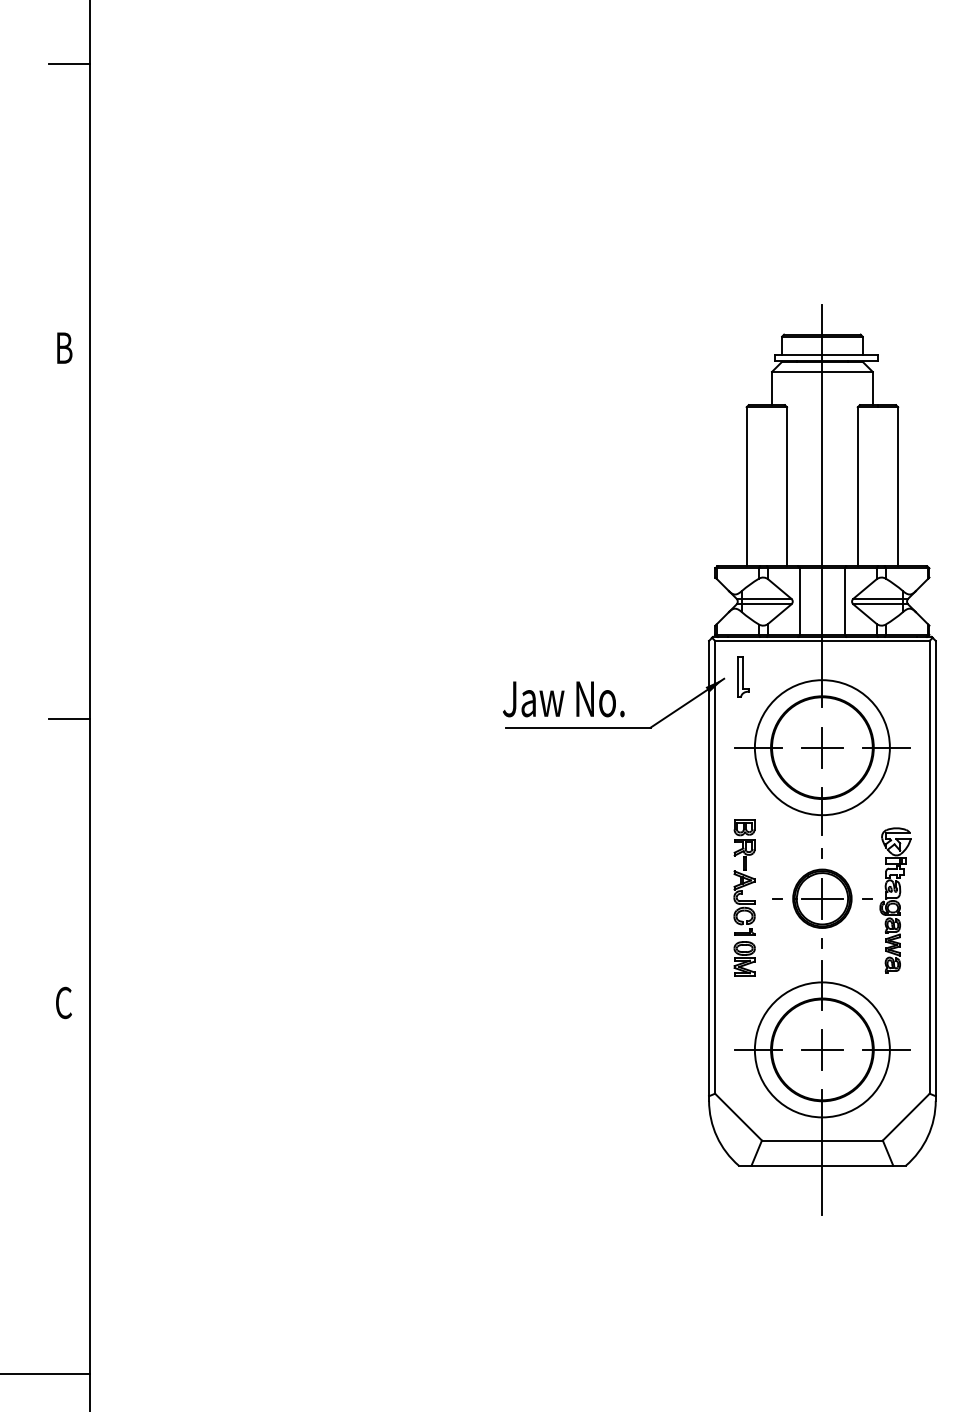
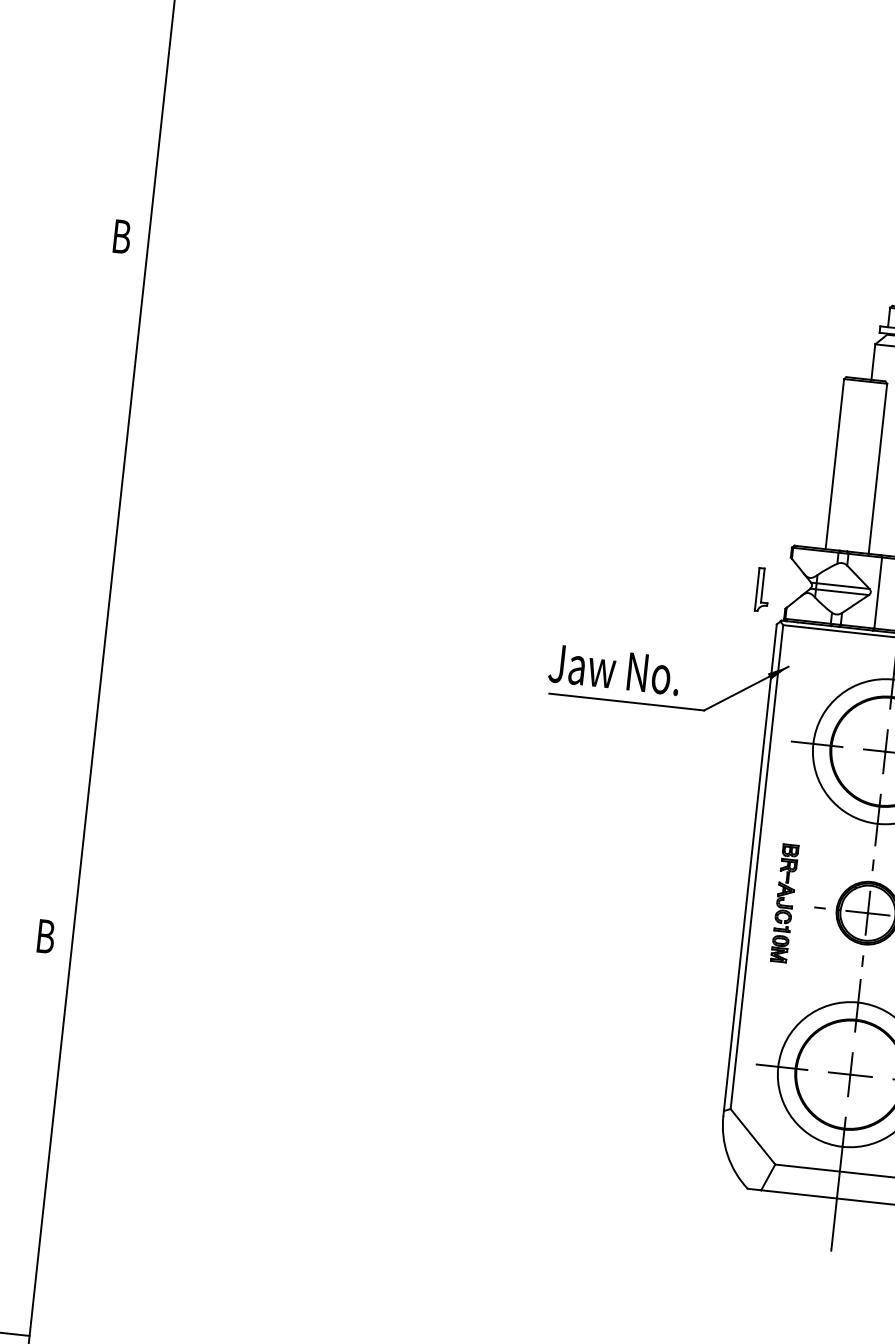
part: (743, 676) -> (762, 588), moved
line: (69, 719) -> (84, 634), removed
part: (744, 897) -> (784, 902), size x0.7
text: (64, 1002) -> (45, 936), C -> B

